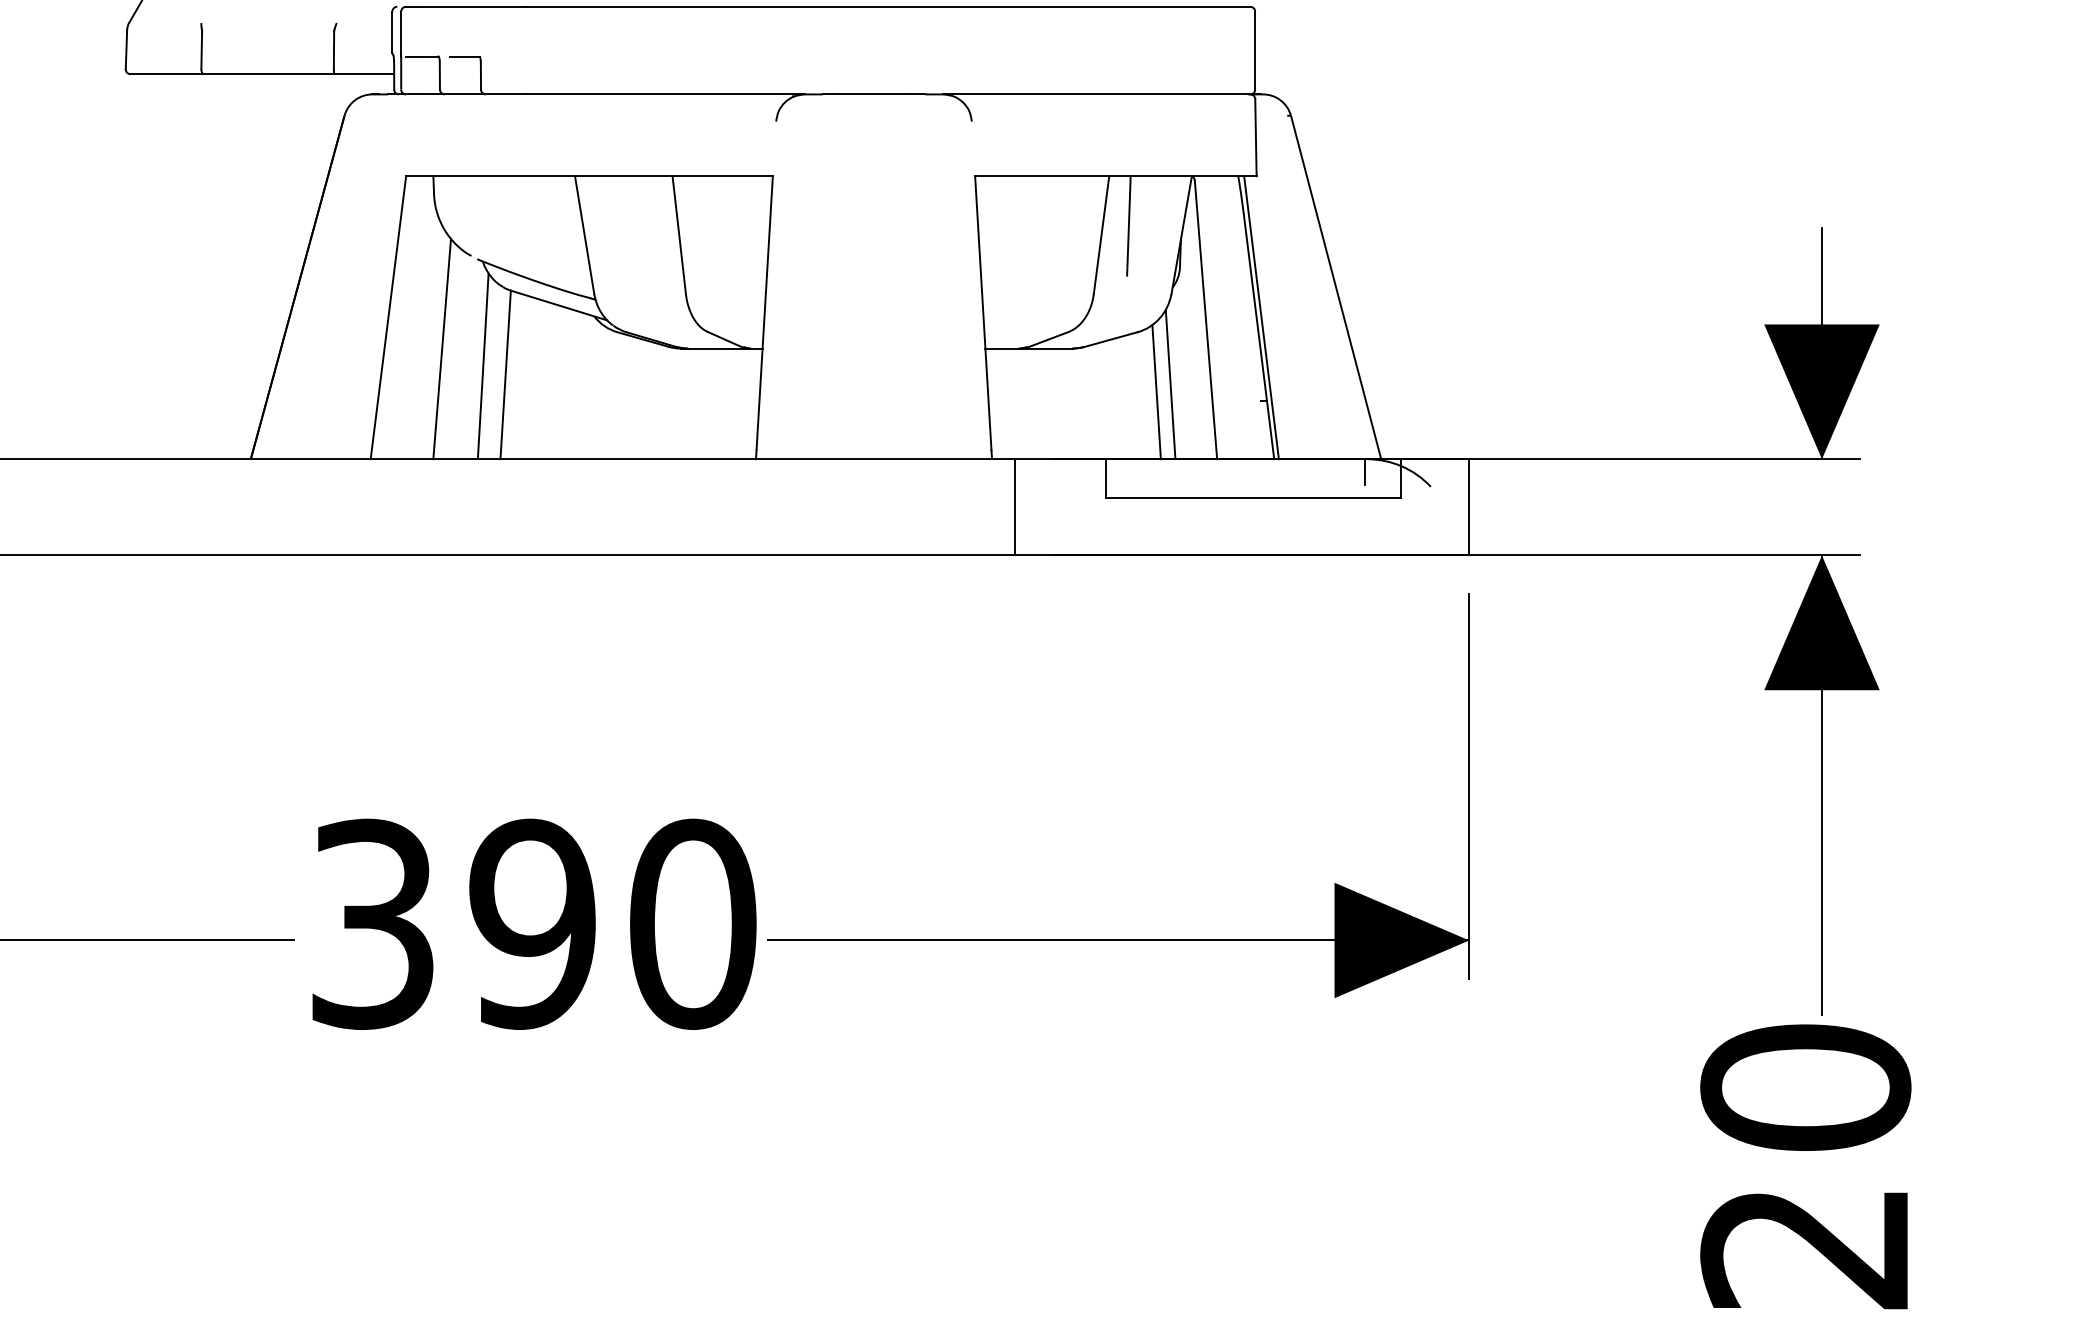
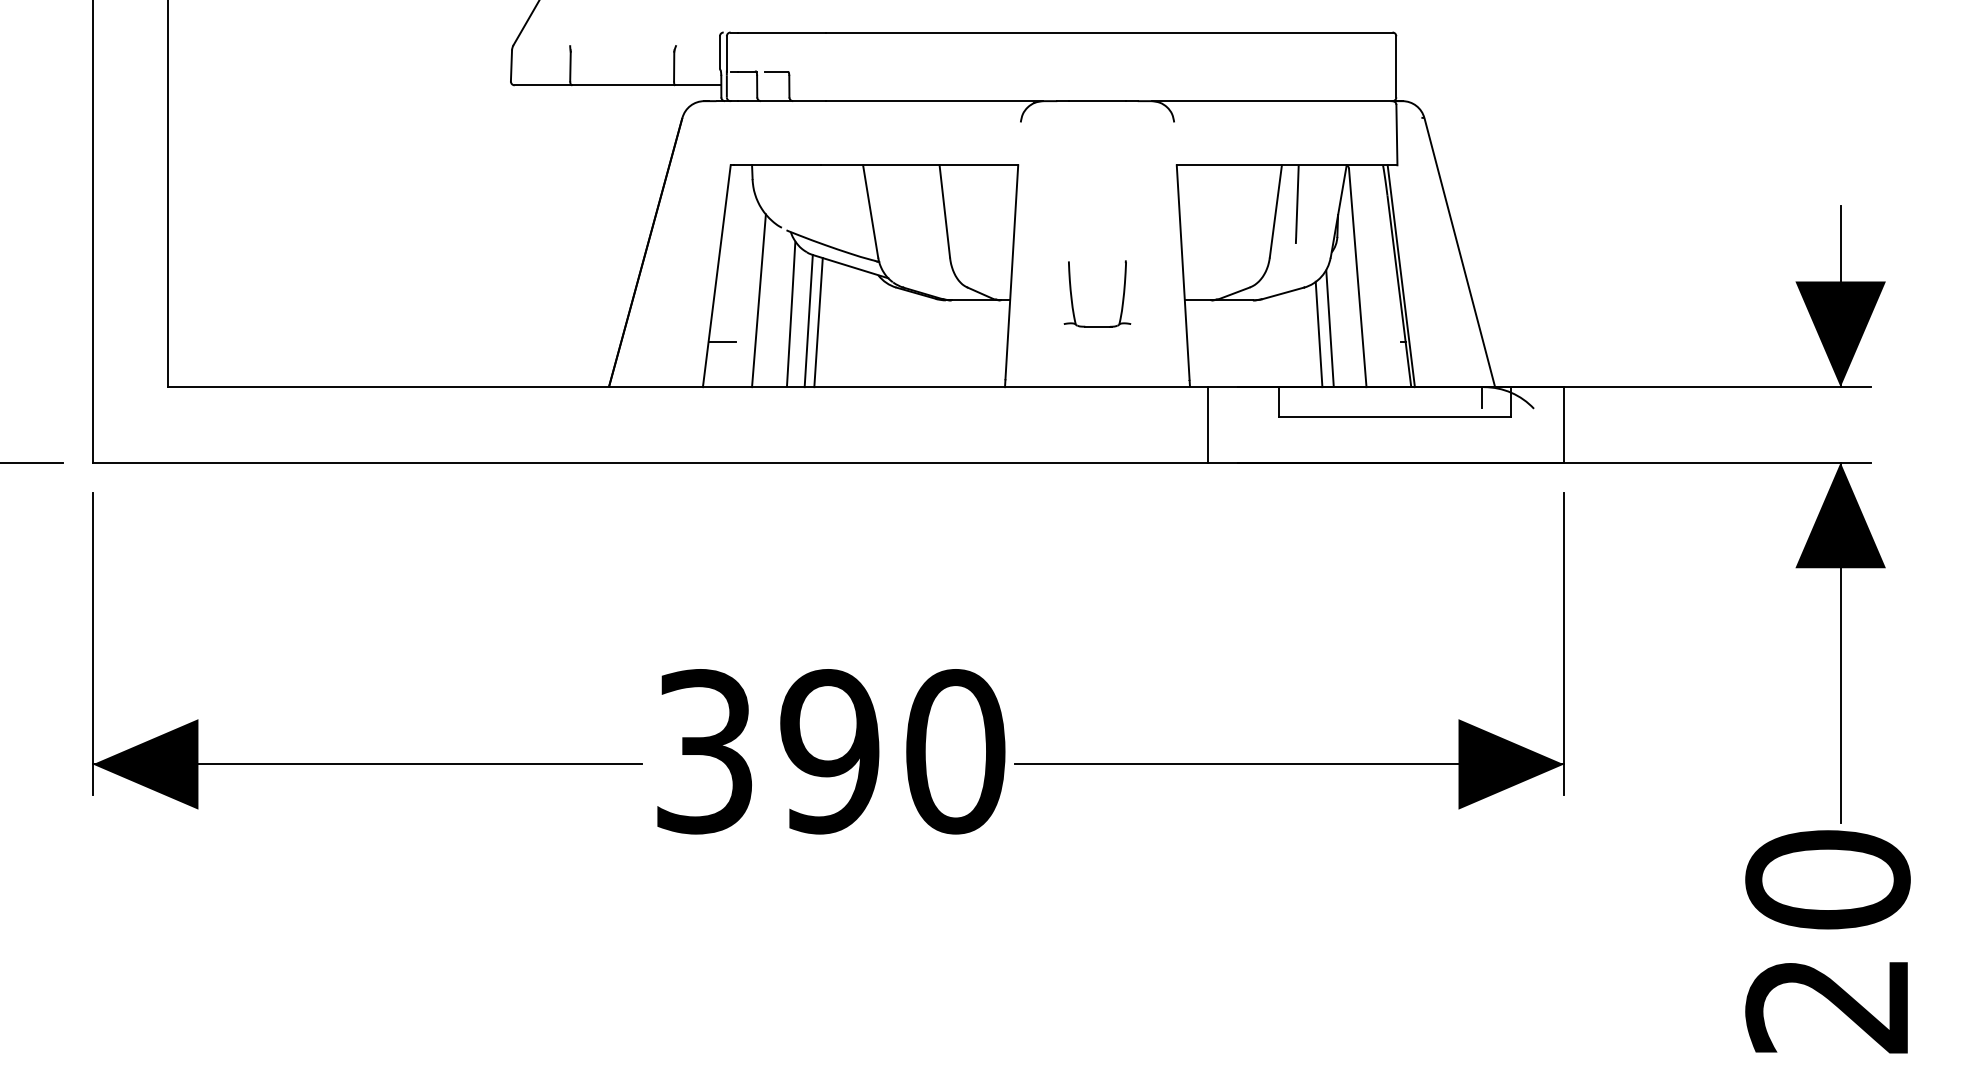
part: (842, 342) -> (1072, 295), added
line: (518, 376) -> (818, 322), added
line: (394, 400) -> (721, 341), added

